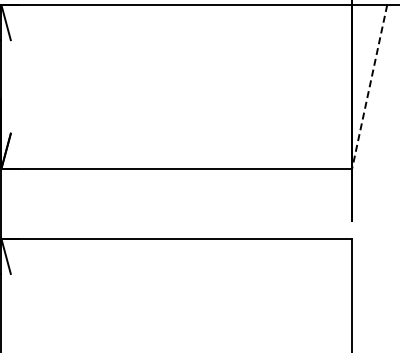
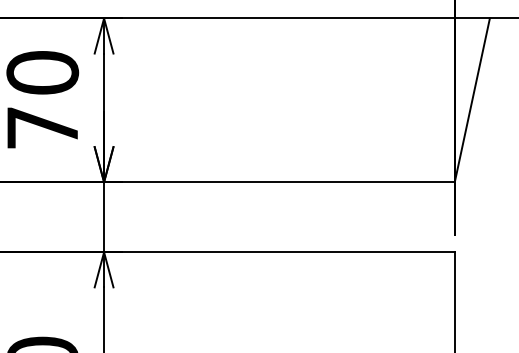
line: (369, 87) -> (472, 100), dashed -> solid

